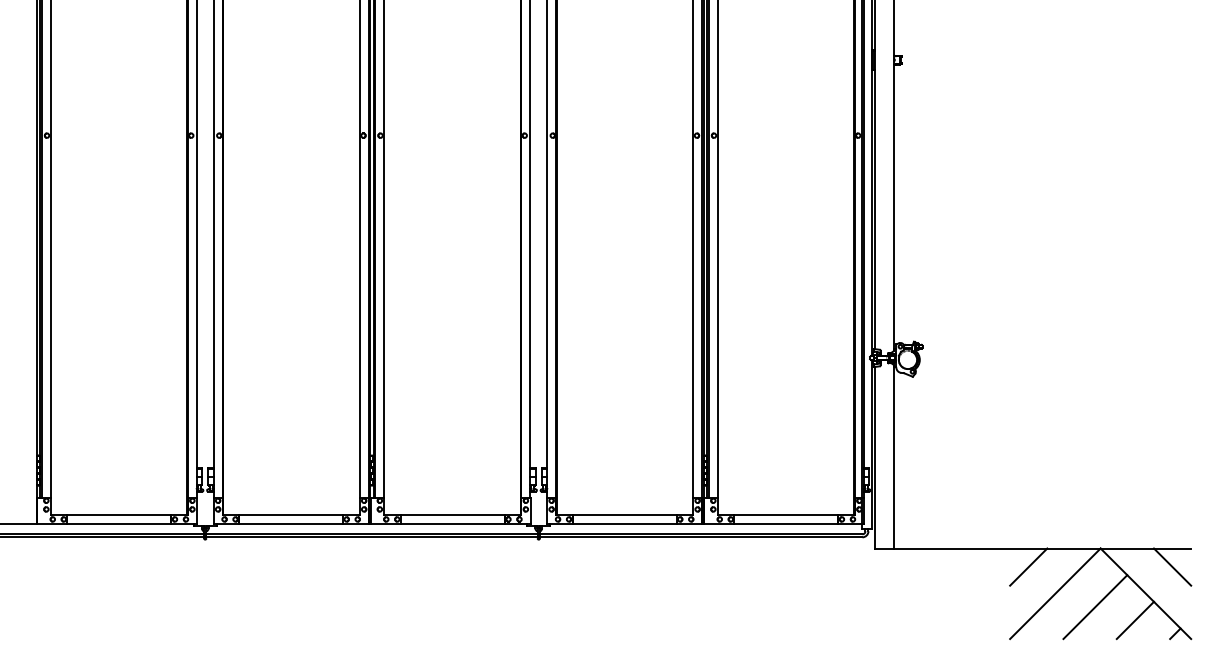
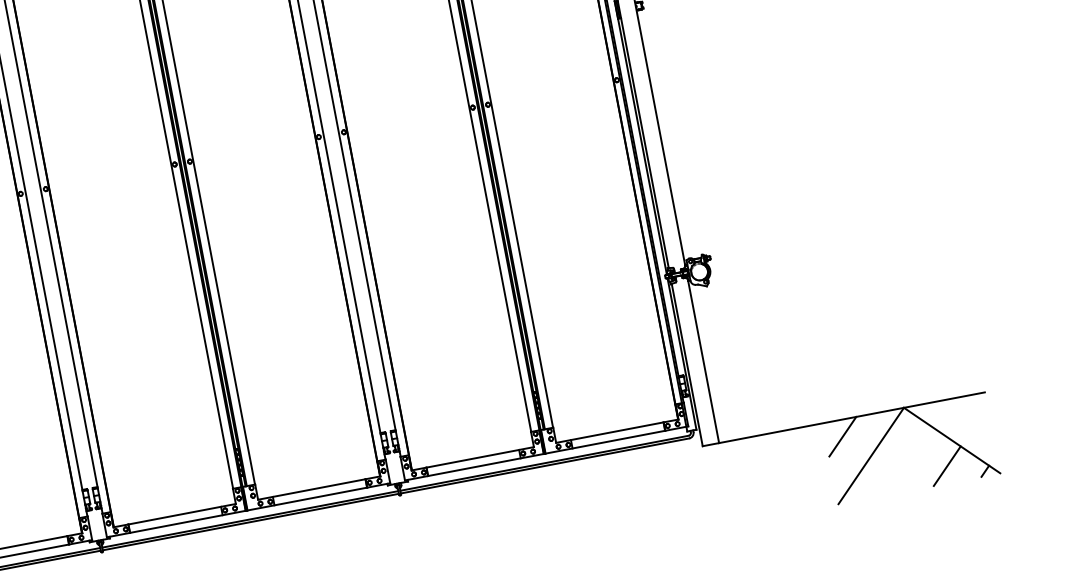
line: (1172, 566) -> (971, 411), removed
line: (1095, 607) -> (909, 461), removed

